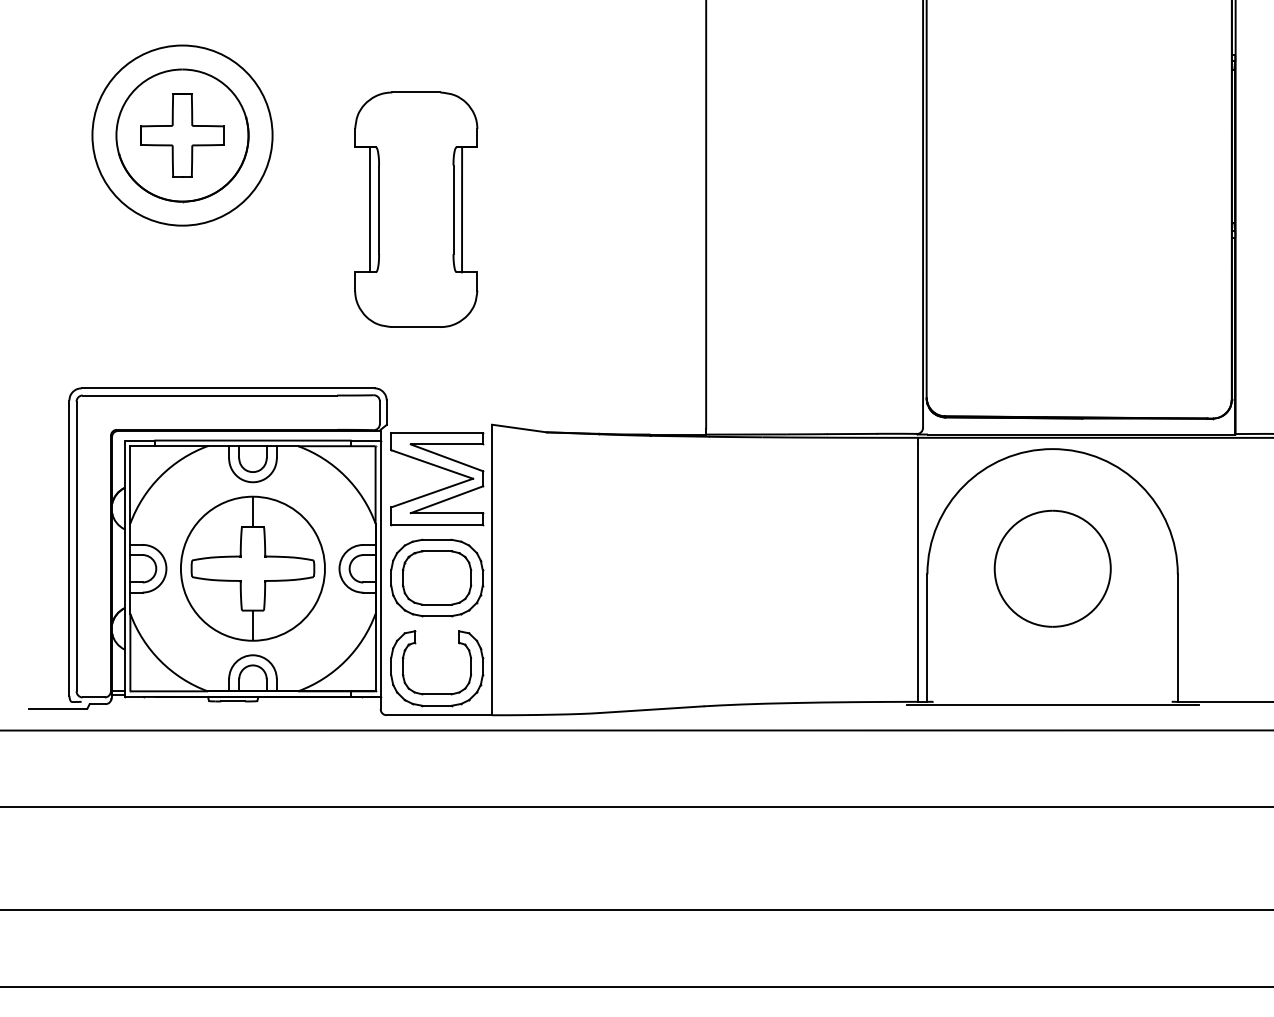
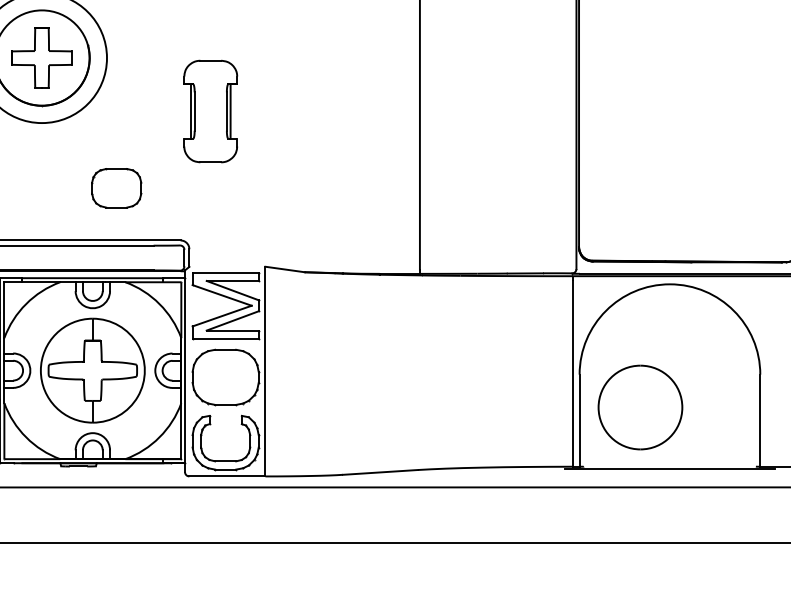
part: (416, 209) -> (210, 111), size x0.6
part: (1052, 568) -> (640, 407), moved
part: (437, 577) -> (117, 187), moved

